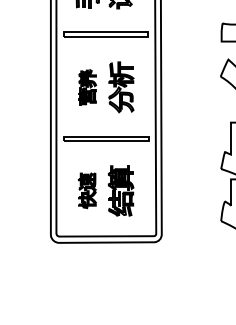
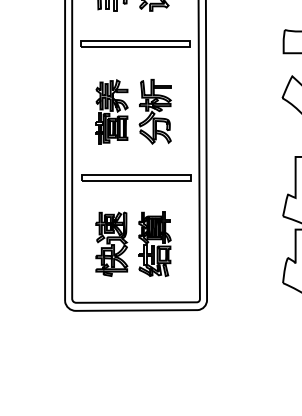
part: (87, 87) -> (111, 111), size x1.43
part: (87, 190) -> (111, 243), size x1.43

